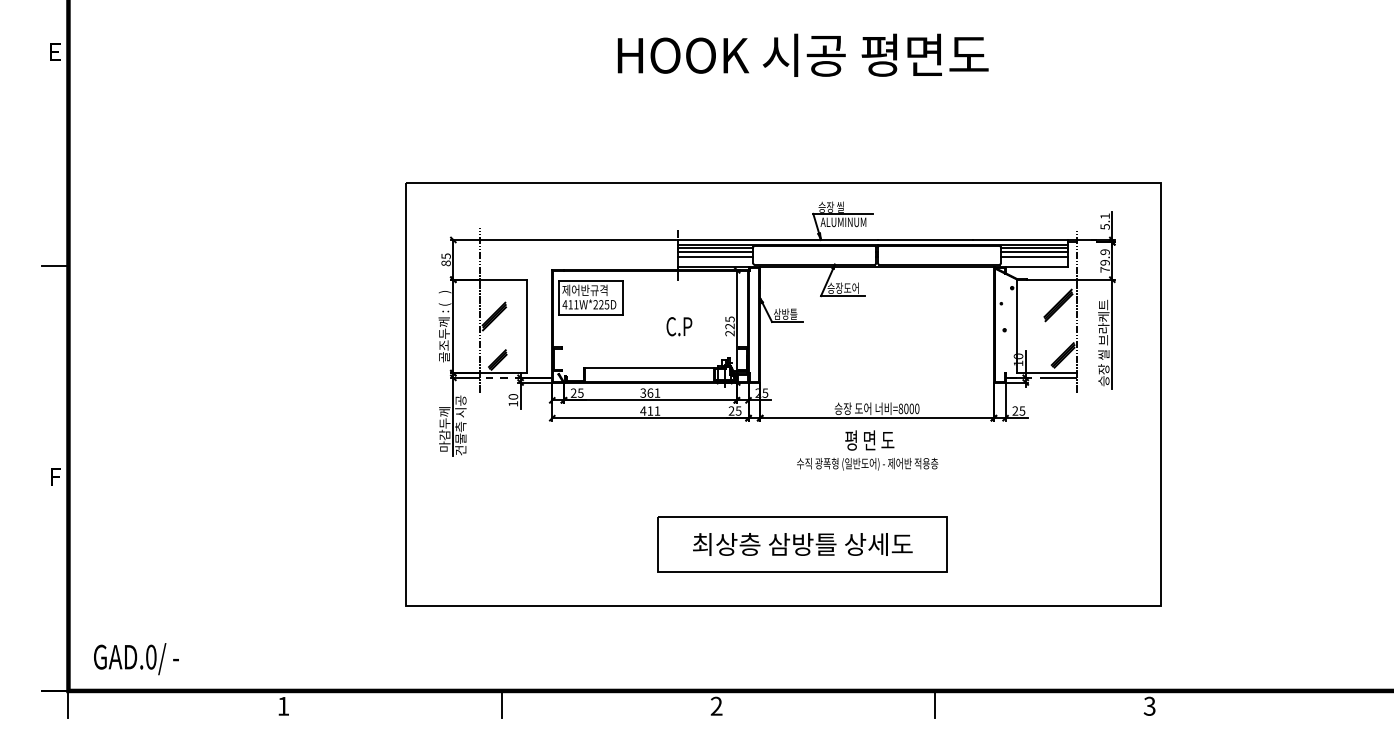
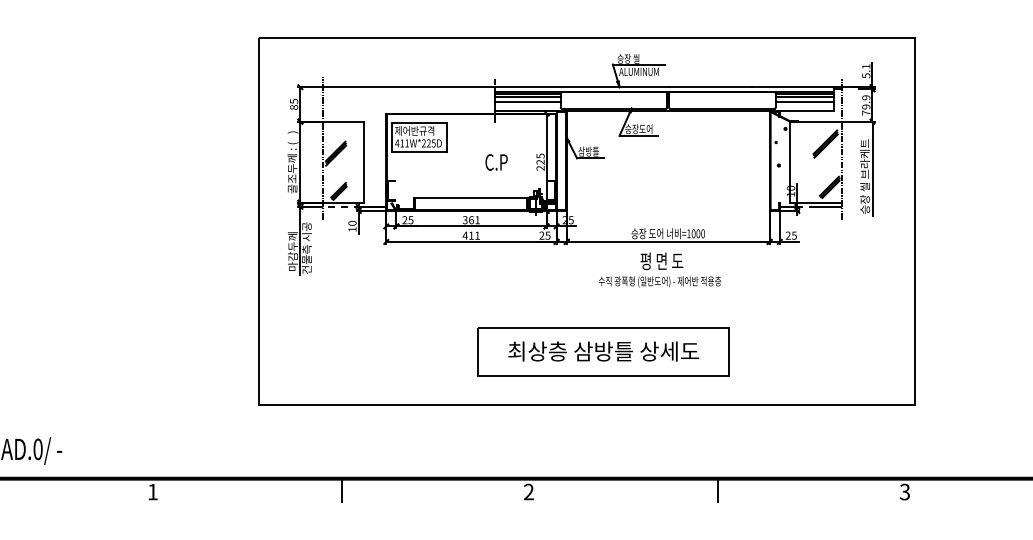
text: (900, 408) -> (688, 233), =8000 -> =1000

